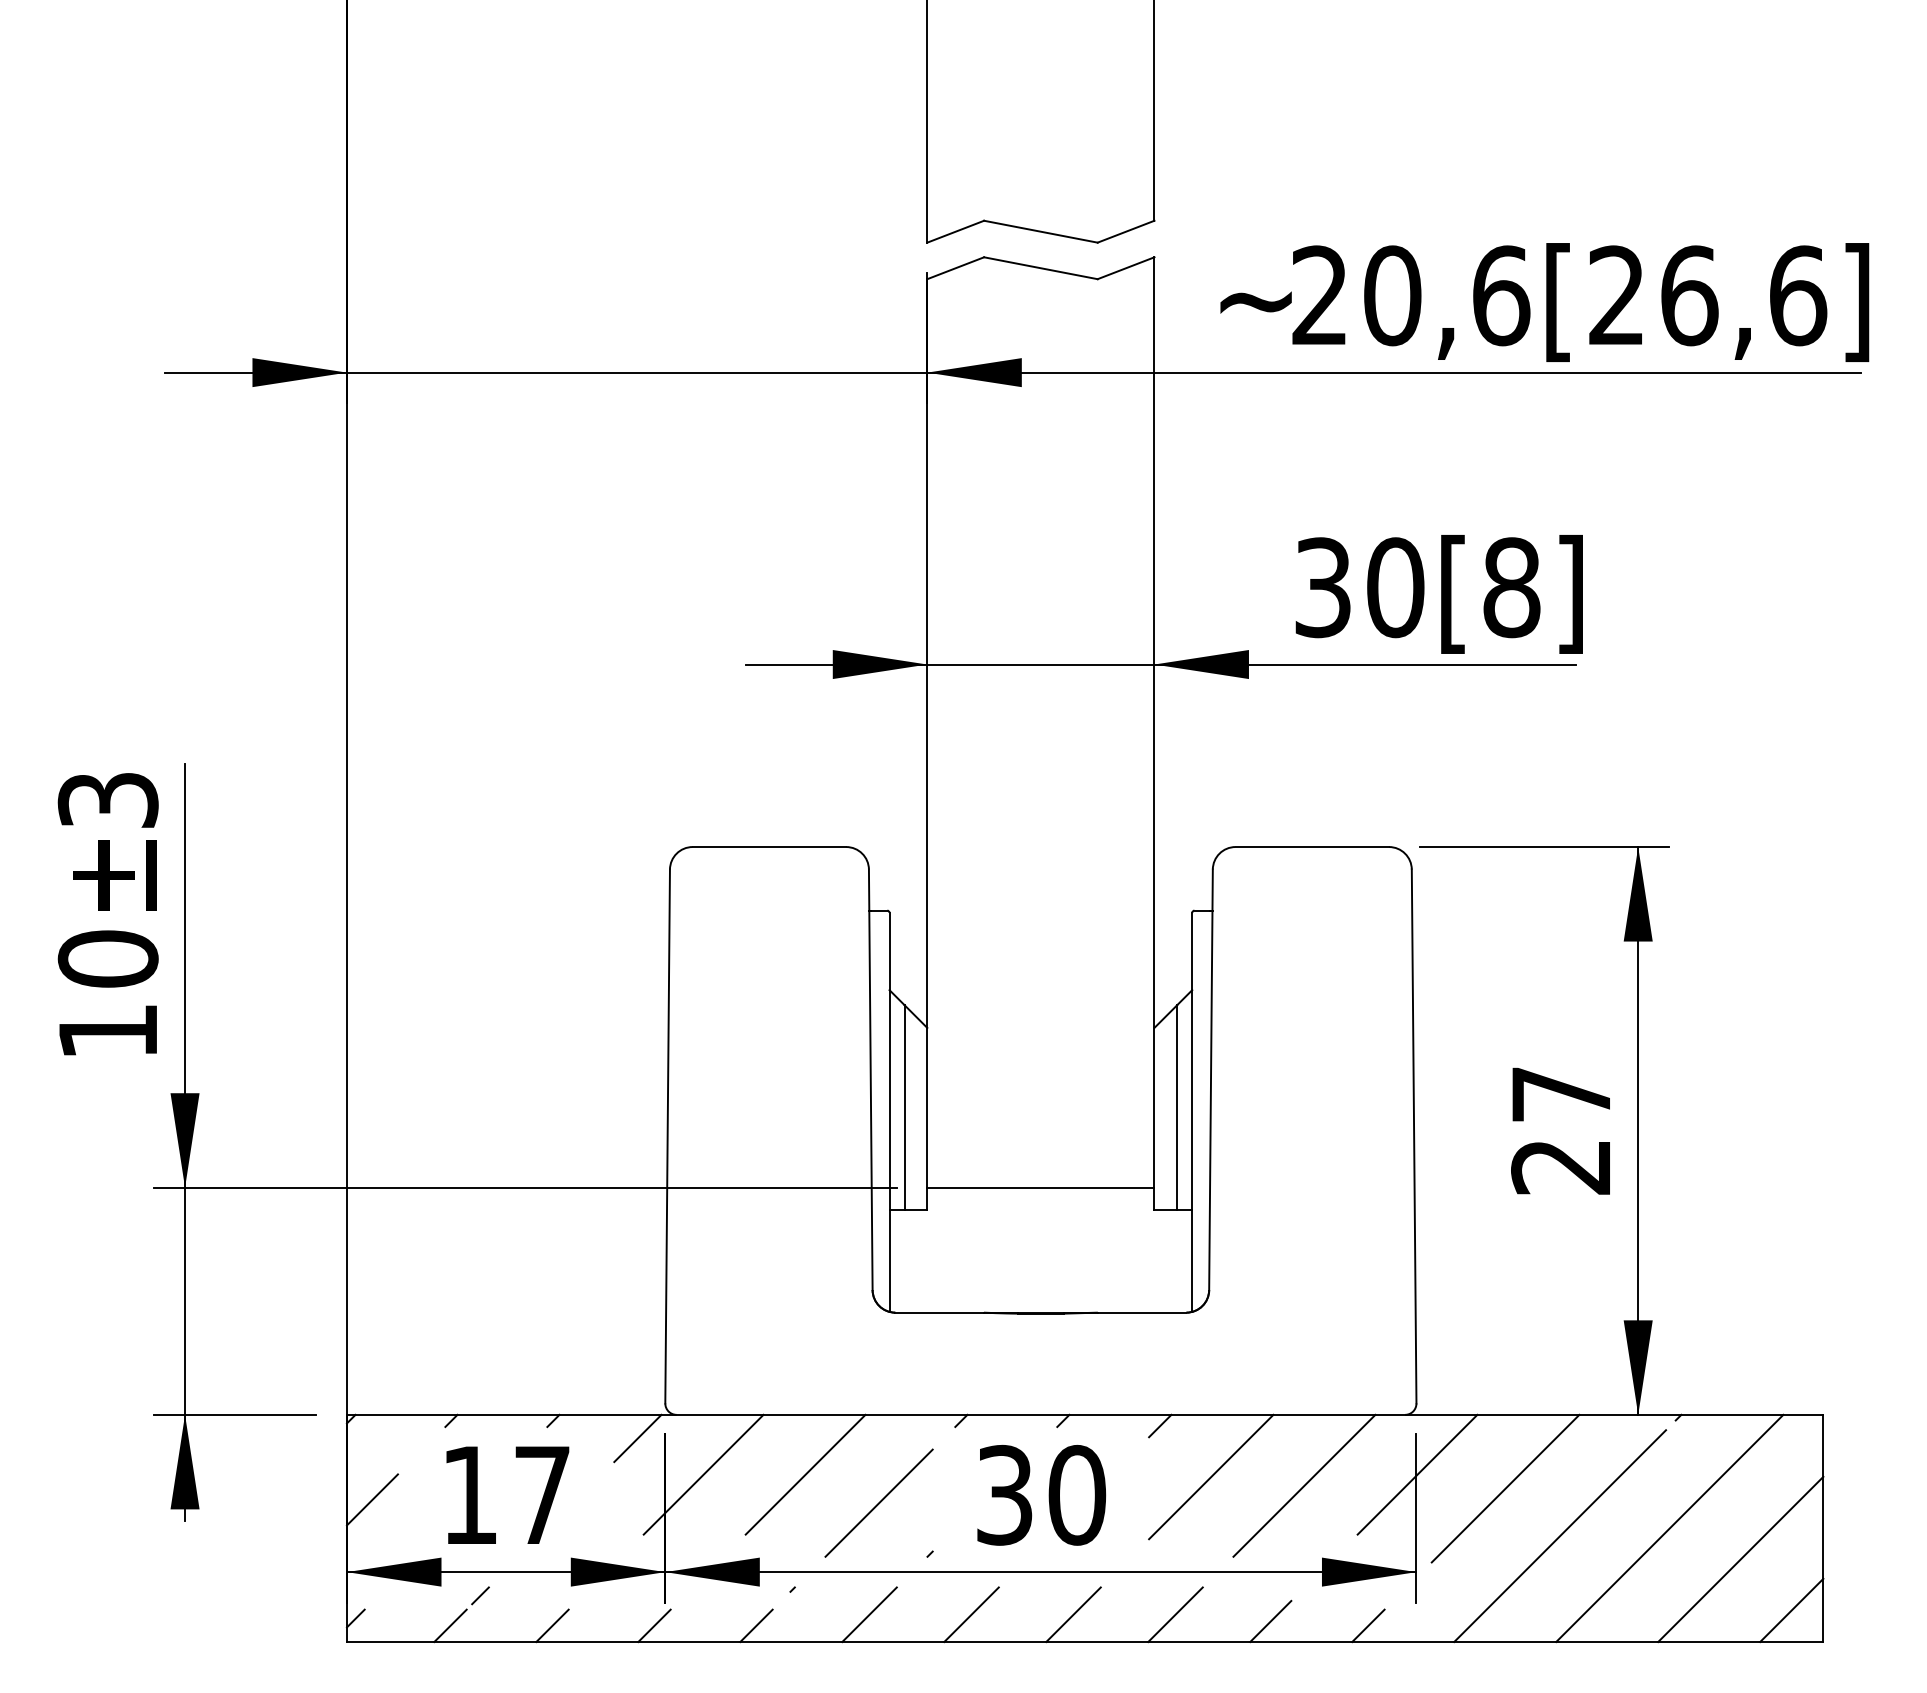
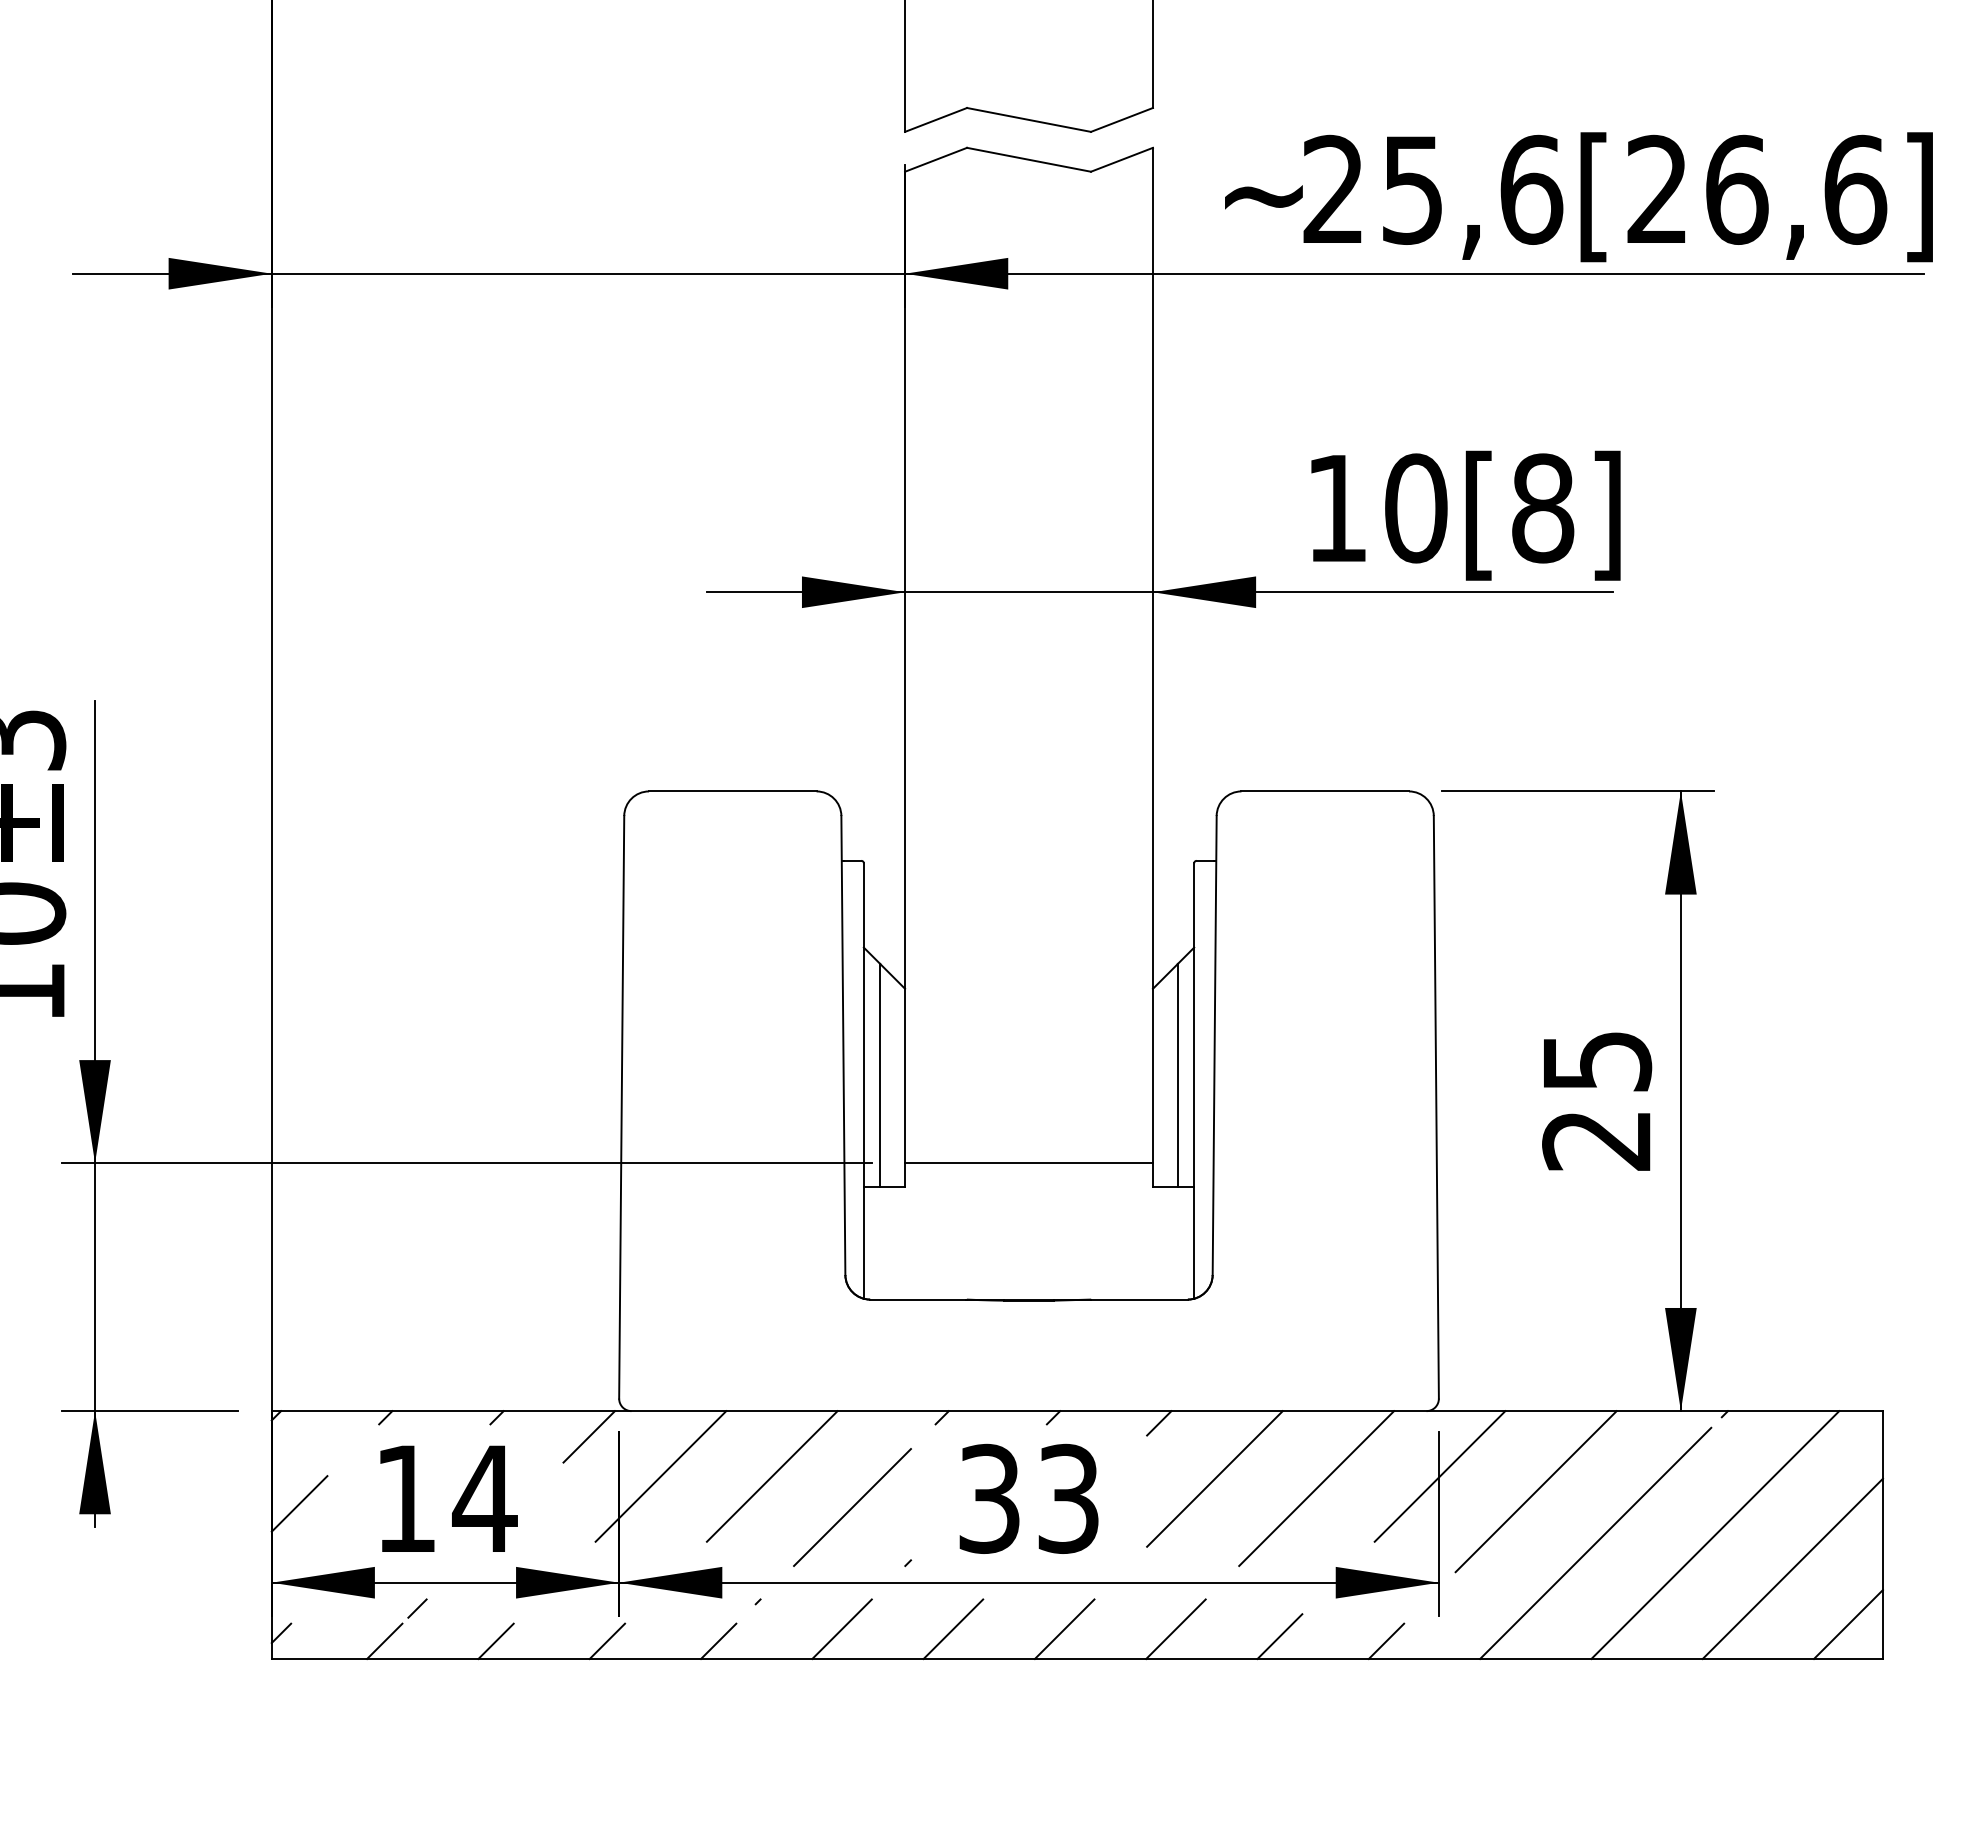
text: (1392, 295) -> (1412, 189), 20,6 -> 25,6
text: (1322, 587) -> (1336, 508), 30 -> 10
text: (1561, 1094) -> (1597, 1061), 27 -> 25
text: (542, 1494) -> (485, 1498), 17 -> 14
text: (1077, 1494) -> (1068, 1498), 30 -> 33

